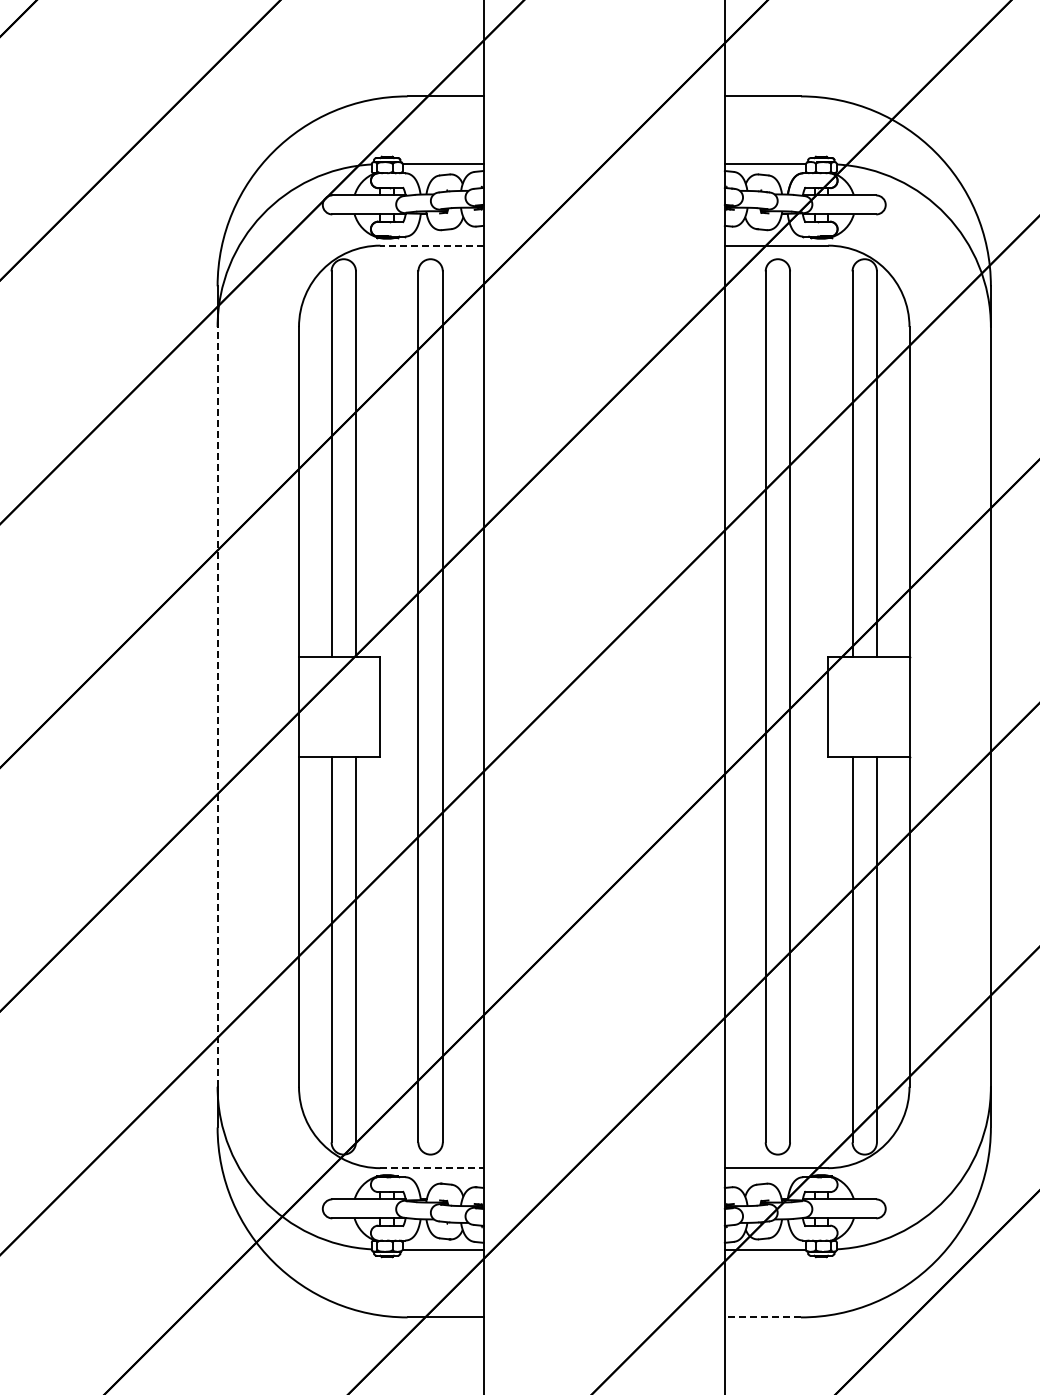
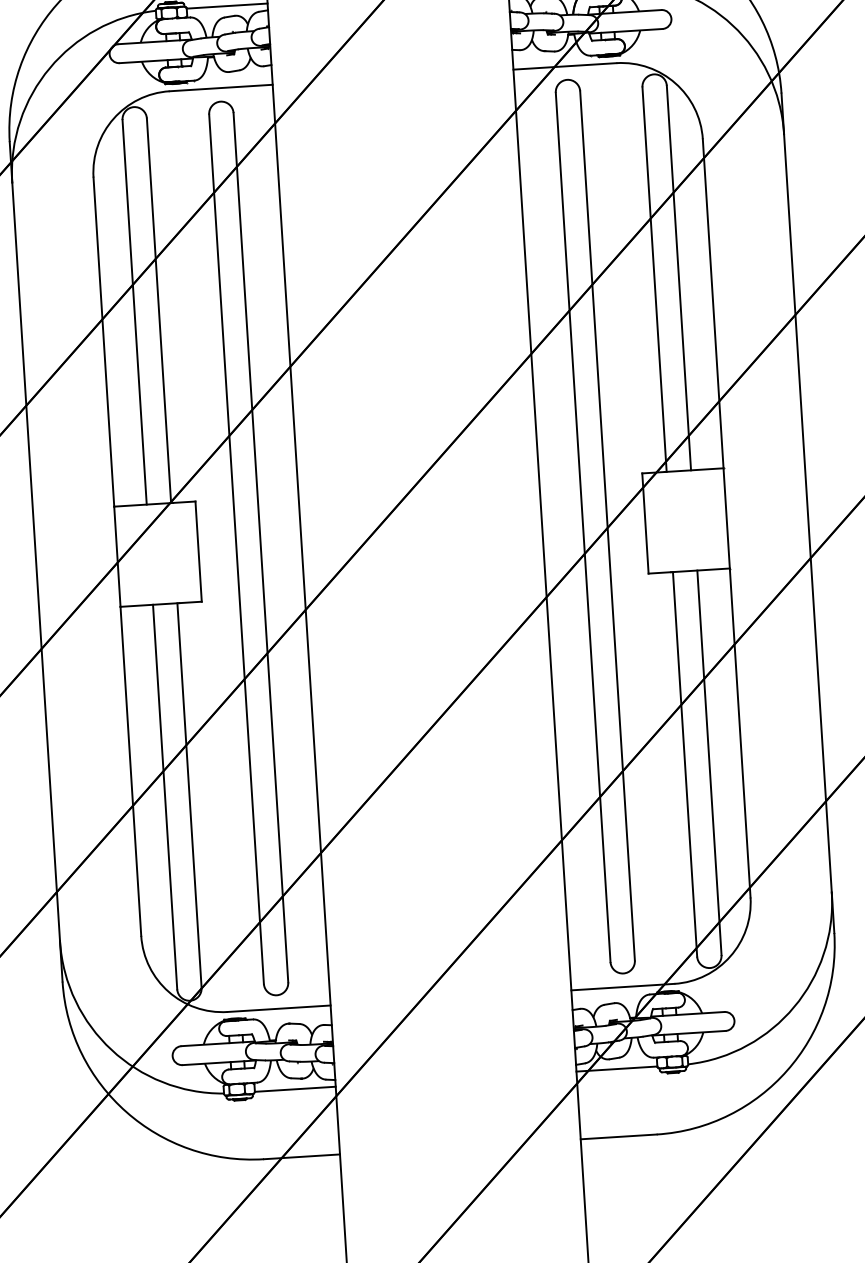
line: (432, 245) -> (221, 87), dashed -> solid
line: (217, 706) -> (36, 561), dashed -> solid
line: (432, 1168) -> (279, 1009), dashed -> solid
line: (762, 1317) -> (618, 1137), dashed -> solid

